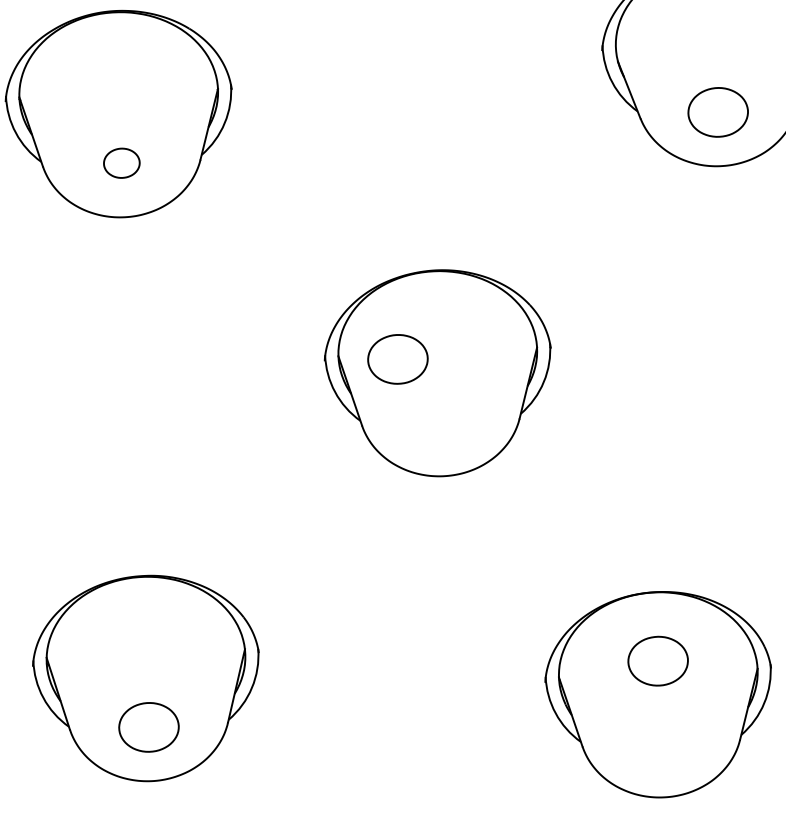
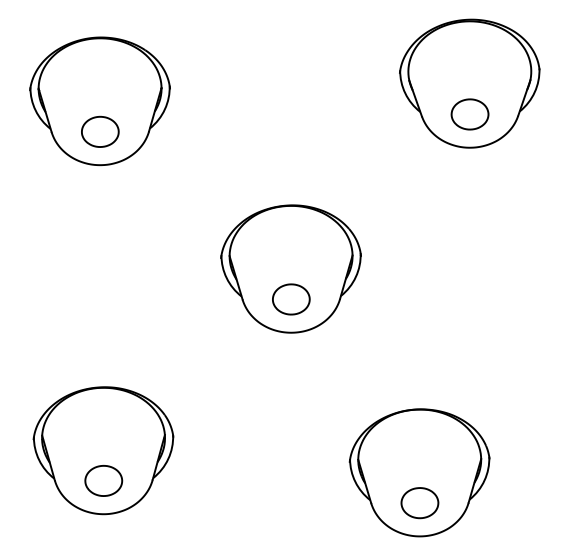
part: (122, 162) -> (100, 131), size x1.67
part: (398, 359) -> (291, 299), moved
part: (657, 661) -> (419, 503), moved

